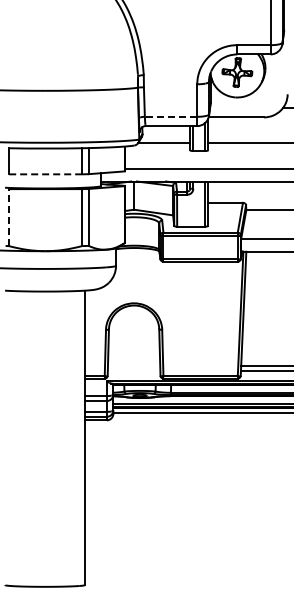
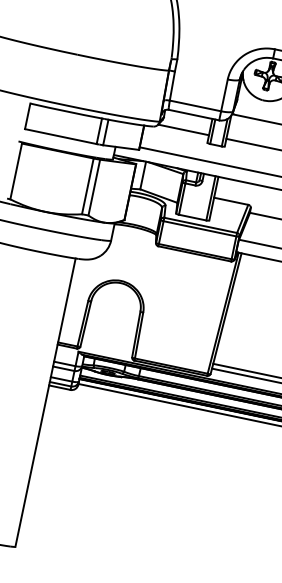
line: (170, 116) -> (194, 105), dashed -> solid
line: (45, 174) -> (60, 136), dashed -> solid
line: (8, 217) -> (15, 171), dashed -> solid

